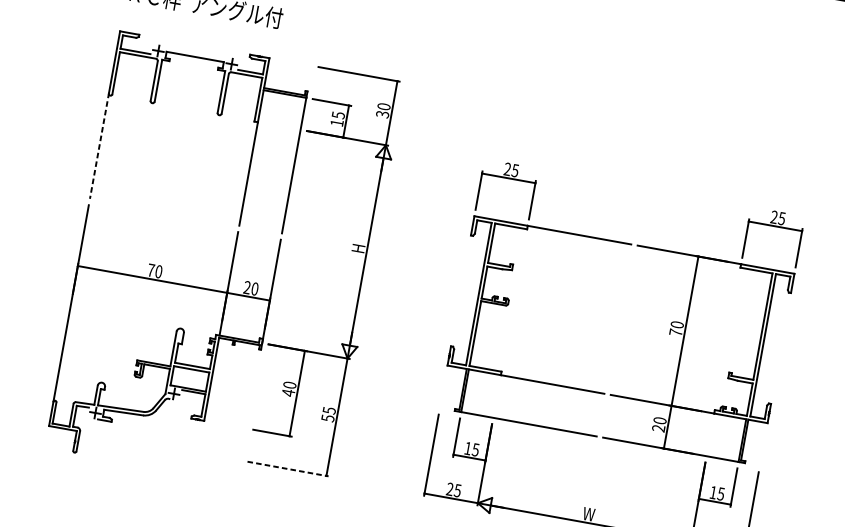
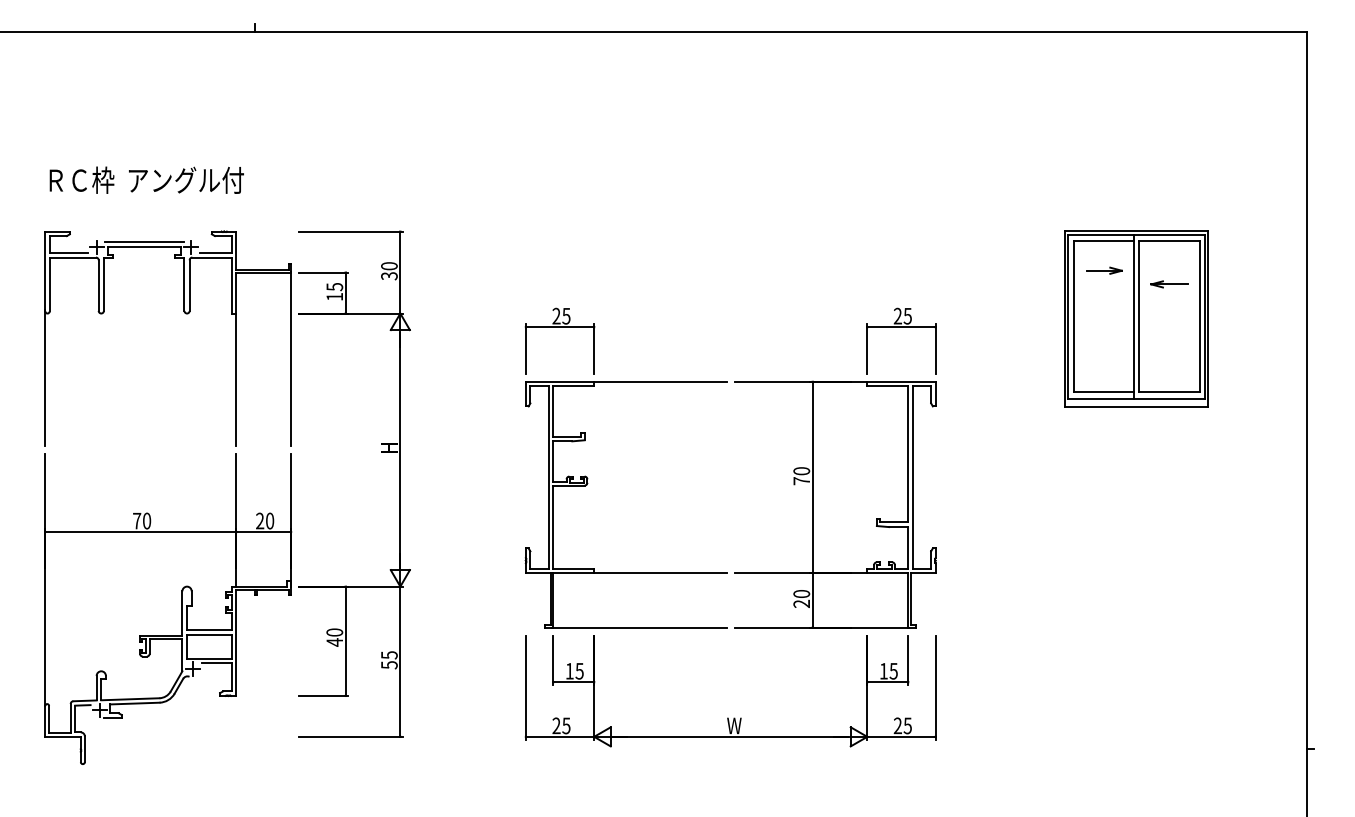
line: (195, 53) -> (143, 242), added
line: (99, 146) -> (45, 378), dashed -> solid
line: (288, 468) -> (351, 736), dashed -> solid

